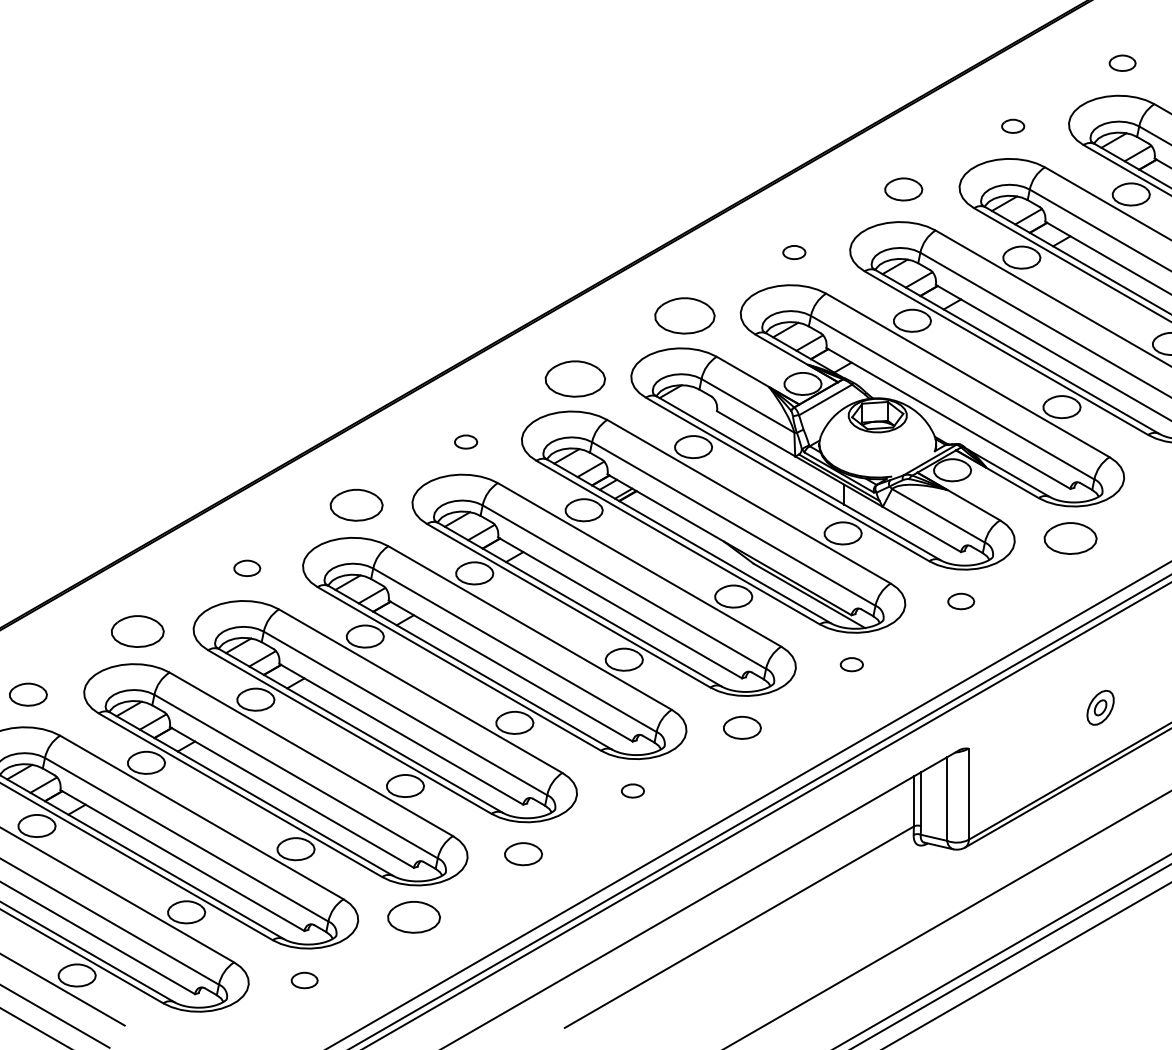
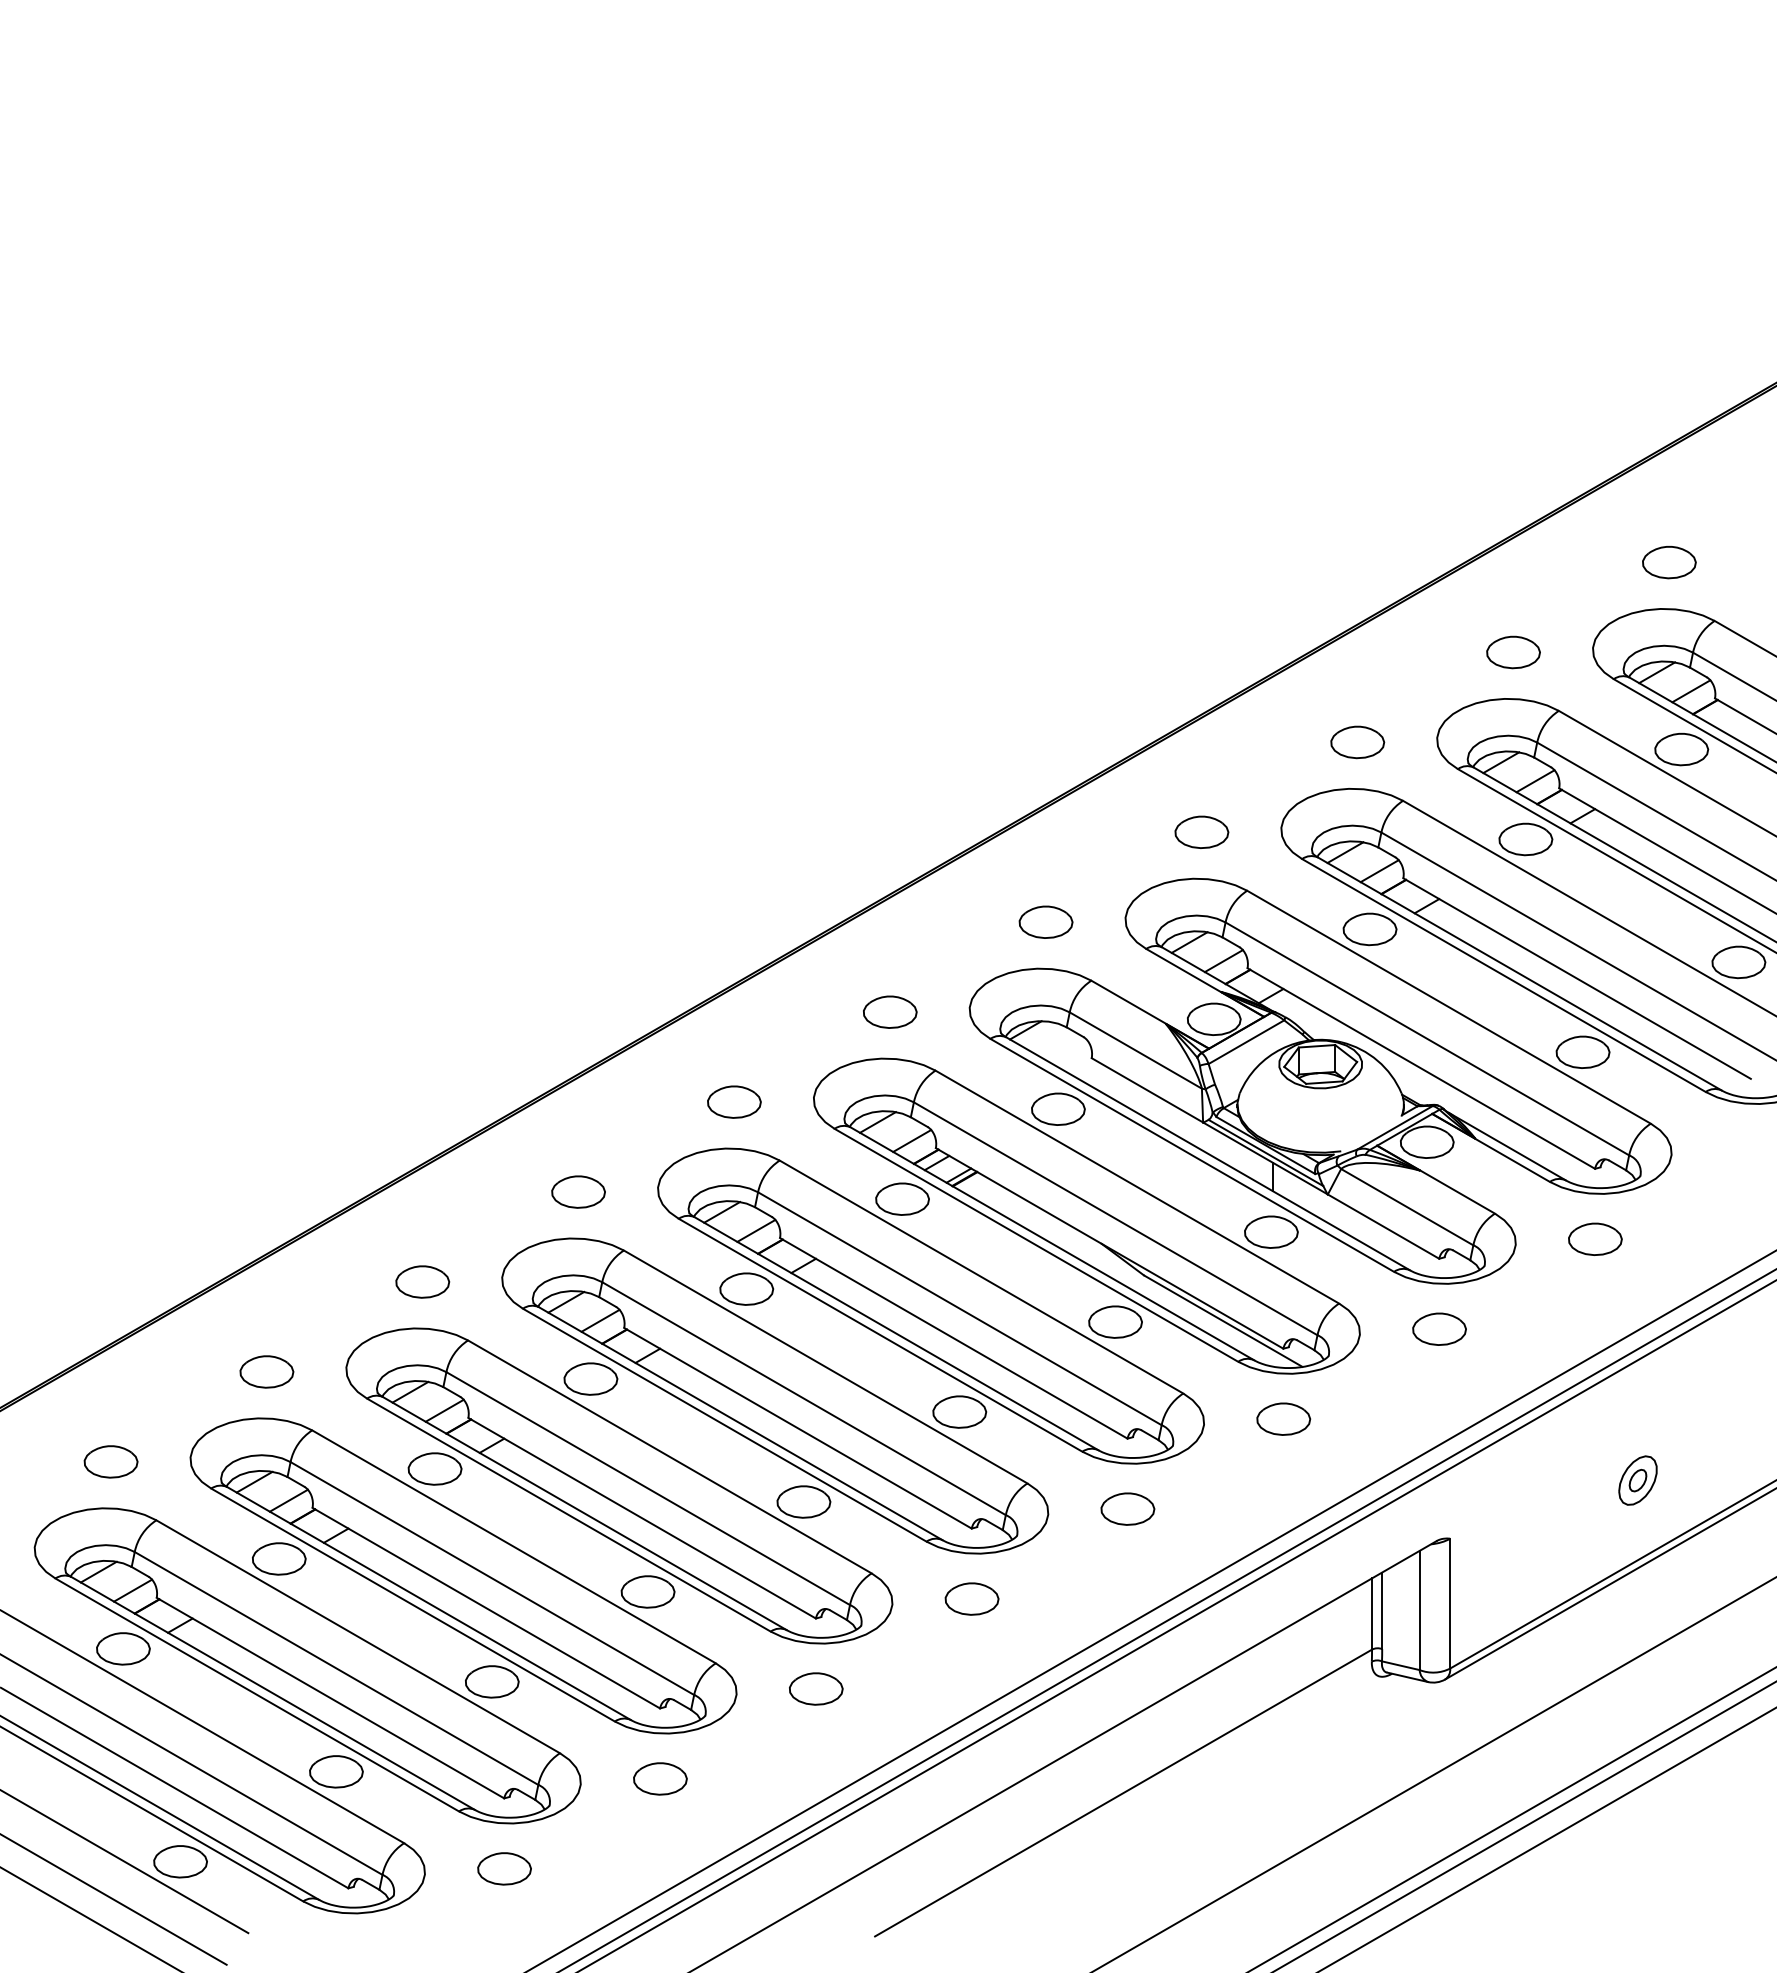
part: (1122, 63) -> (1669, 562), size x1.43
part: (1013, 126) -> (1513, 652), size x1.67
part: (794, 252) -> (1201, 831), size x1.67
part: (684, 315) -> (1045, 921), size x0.62
part: (575, 378) -> (890, 1011), size x0.62
part: (466, 441) -> (734, 1101), size x1.67
part: (356, 504) -> (578, 1191), size x0.71
part: (1070, 537) -> (1595, 1238), size x0.71
part: (247, 568) -> (422, 1281), size x1.43
part: (961, 601) -> (1439, 1328), size x1.43
part: (137, 631) -> (266, 1371), size x0.71
part: (851, 664) -> (1283, 1418), size x1.67
part: (632, 790) -> (971, 1598), size x1.67
part: (414, 917) -> (660, 1778), size x0.71
part: (304, 980) -> (504, 1868), size x1.43

